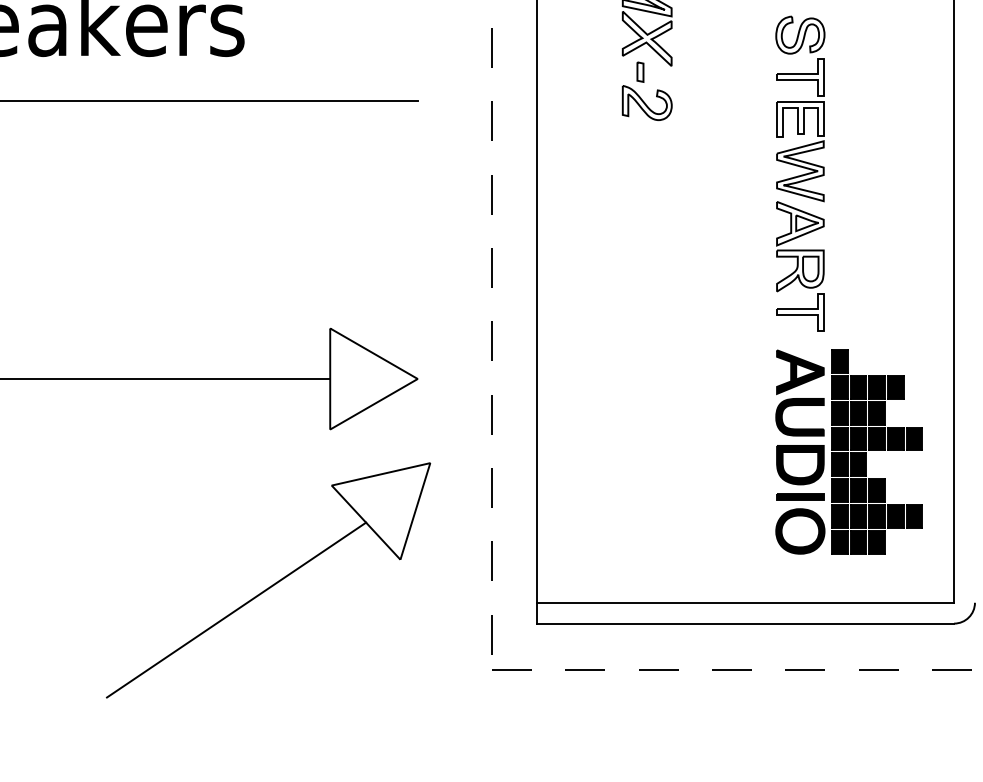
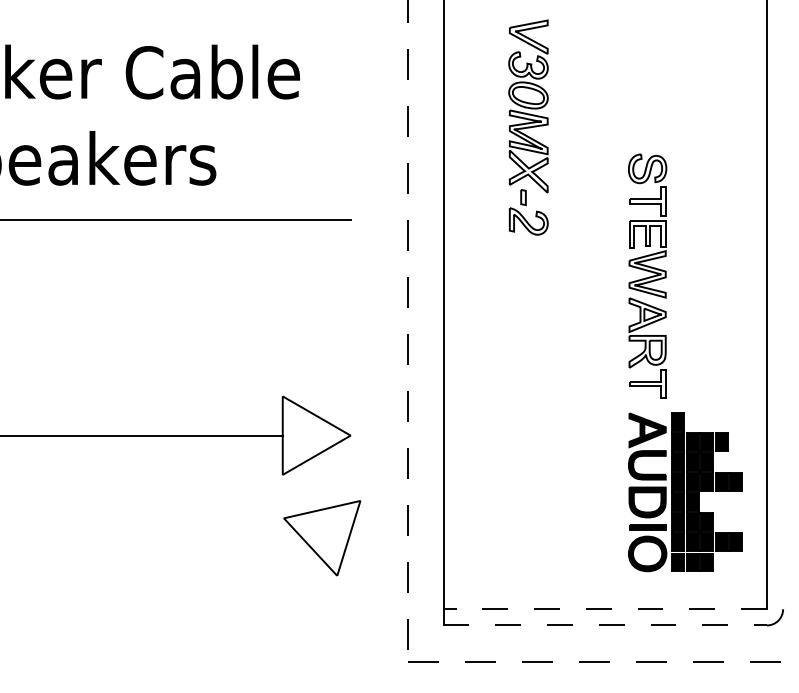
line: (746, 603) -> (605, 609), solid -> dashed
line: (235, 609) -> (209, 614), removed
line: (746, 623) -> (605, 625), solid -> dashed

